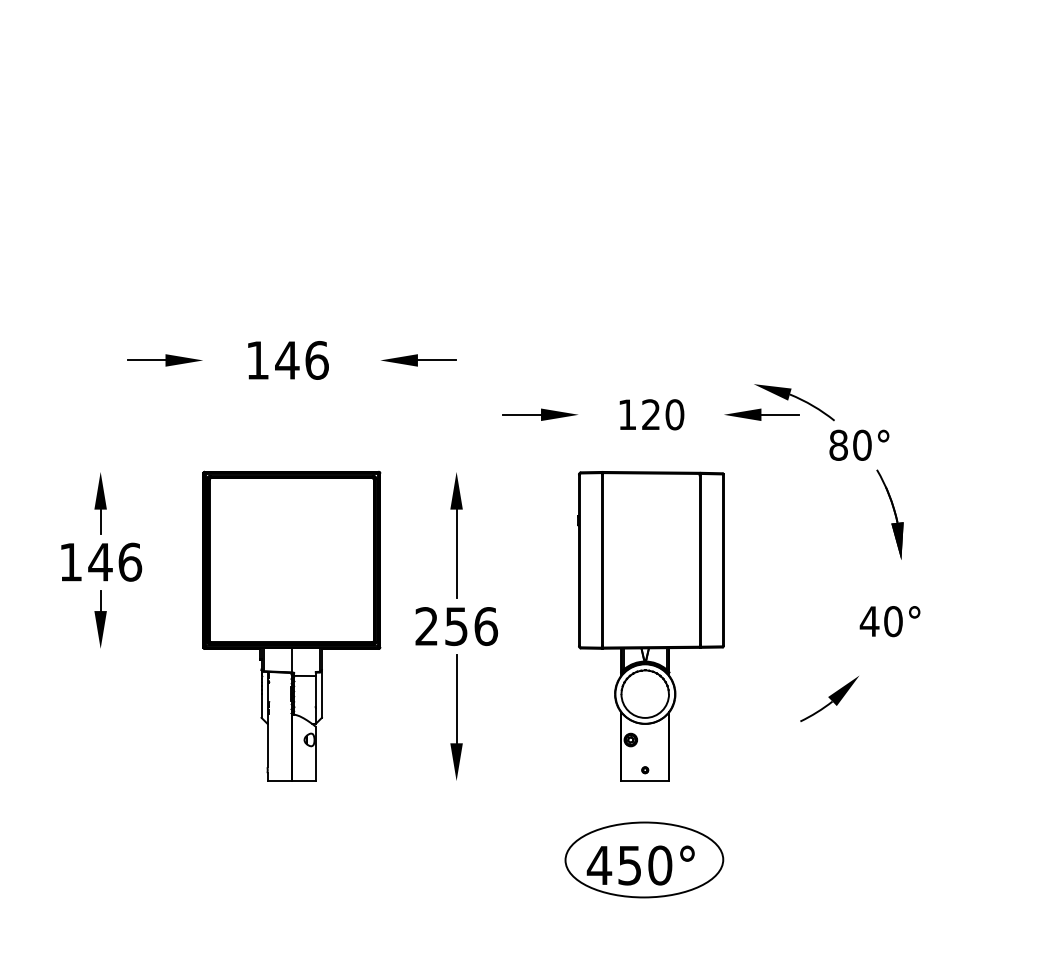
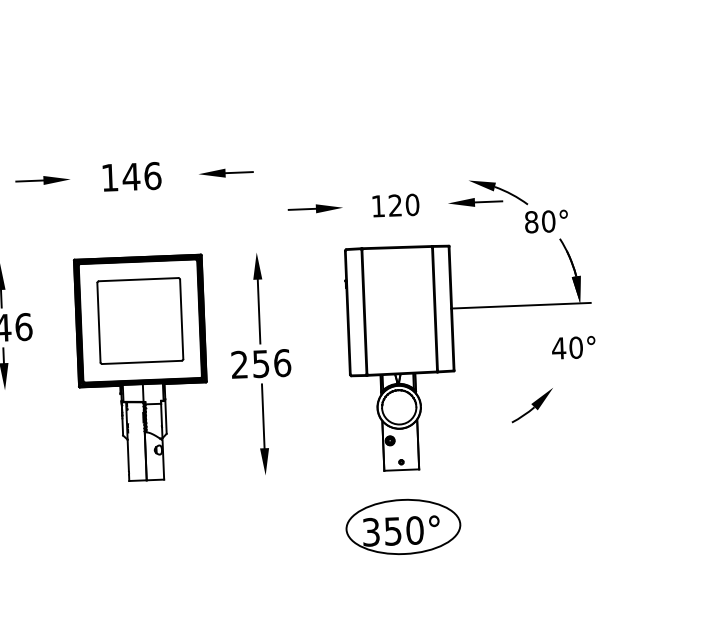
part: (291, 560) -> (140, 321), added
line: (819, 560) -> (521, 305), added
text: (599, 865) -> (371, 532), 450° -> 350°

